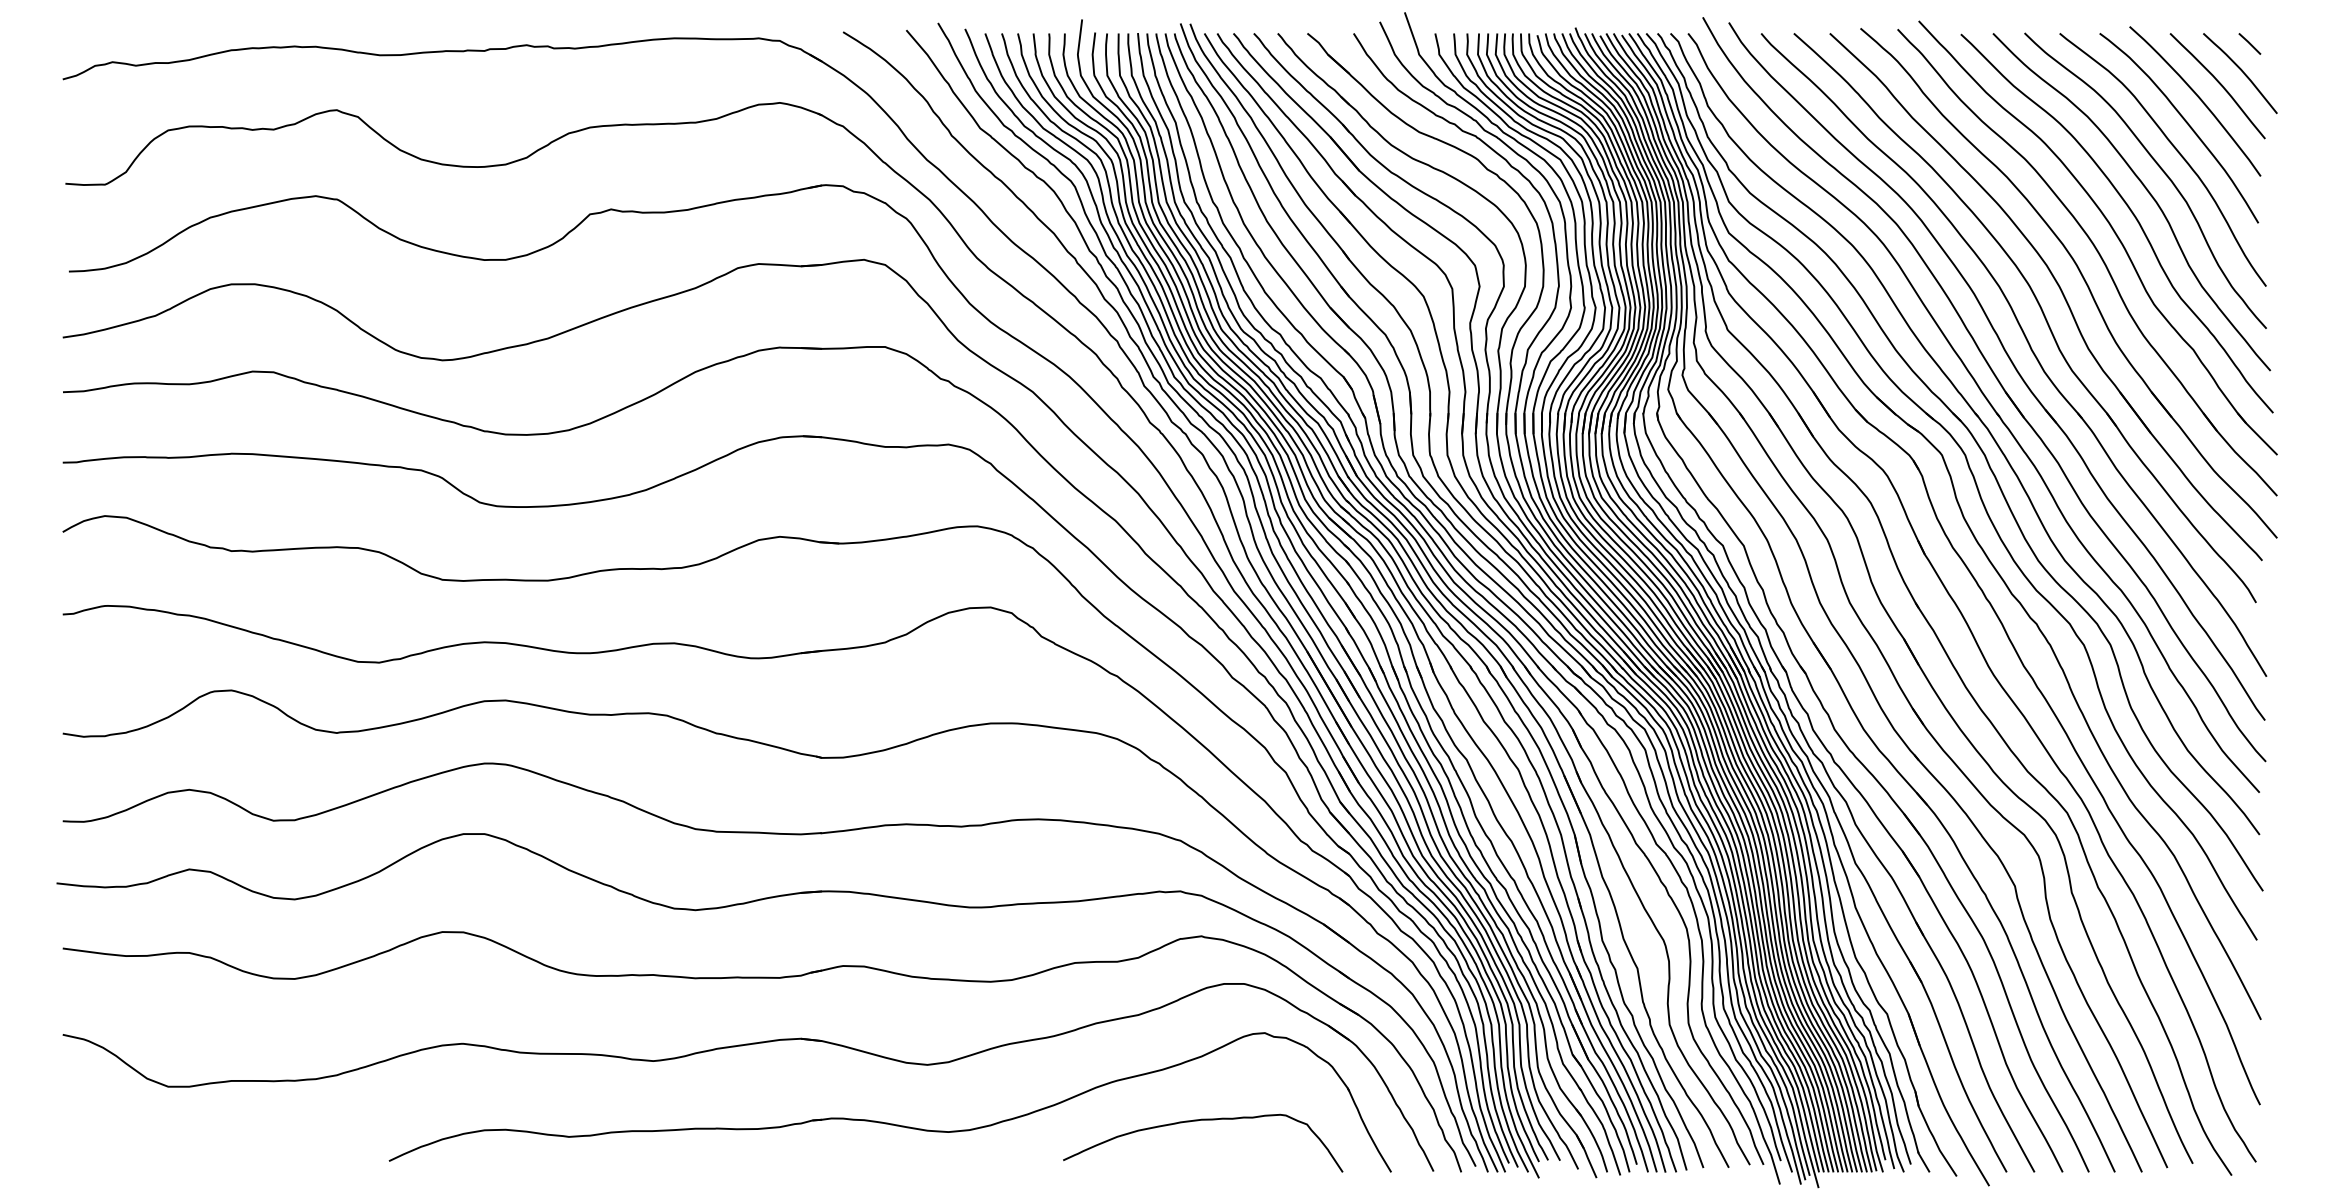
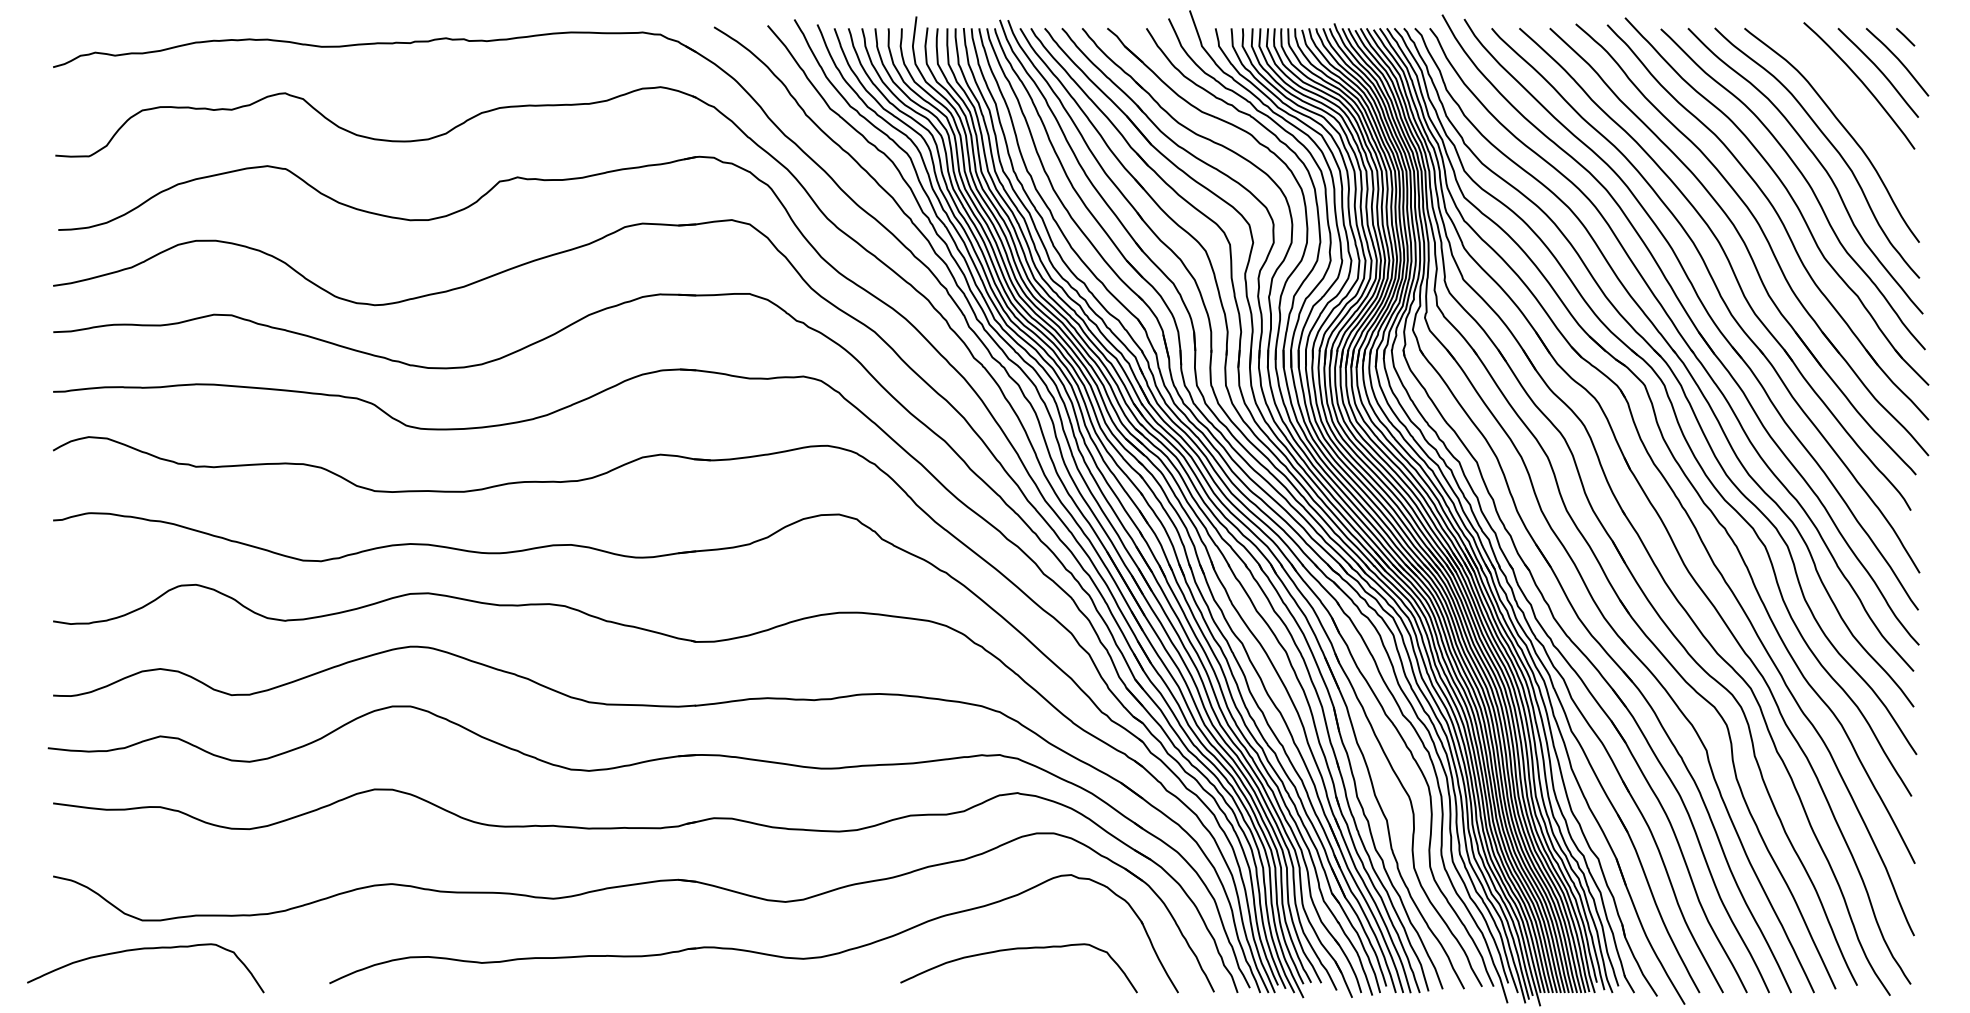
curve: (2185, 122) -> (1851, 103), removed
curve: (166, 1121) -> (140, 949), added

